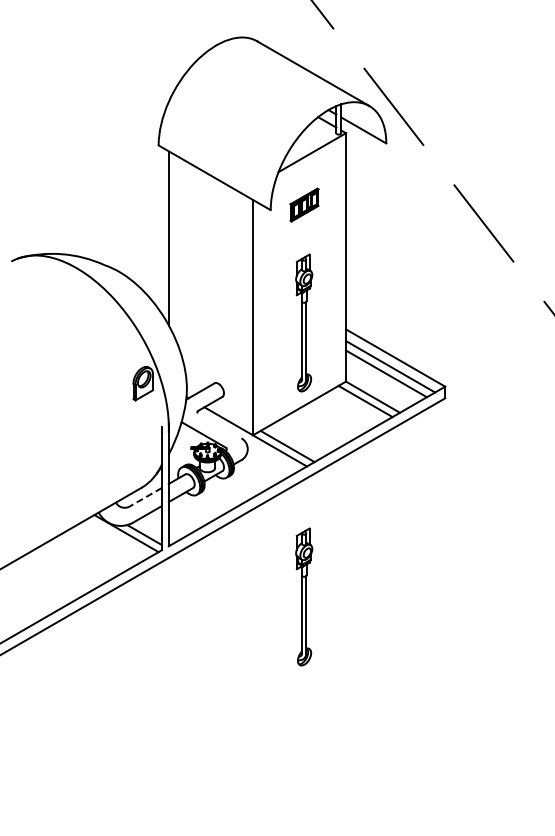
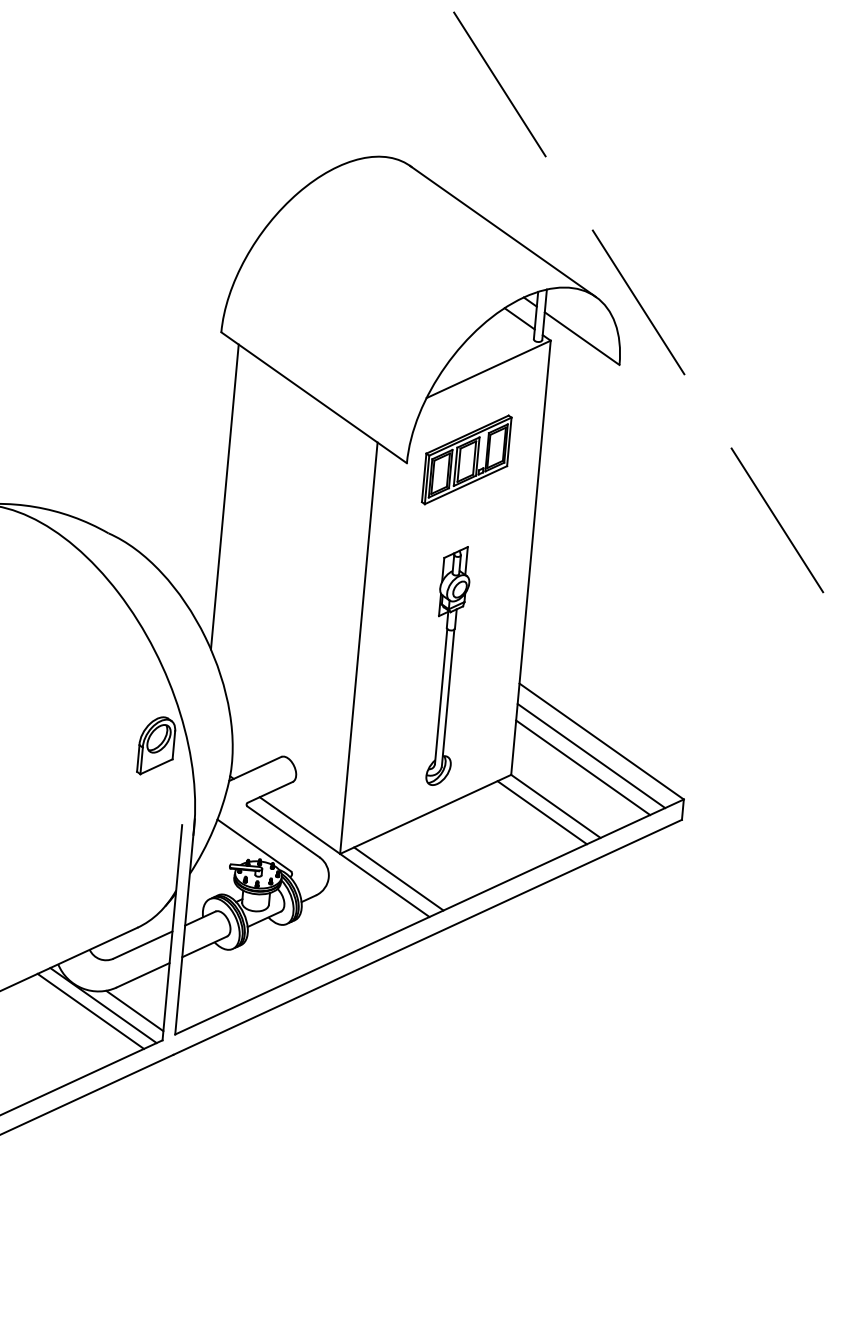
part: (304, 204) -> (466, 458), size x1.67
line: (219, 425) -> (283, 831), added
line: (145, 497) -> (142, 945), dashed -> solid
line: (119, 537) -> (90, 1011), added
part: (304, 596) -> (404, 1143), removed

